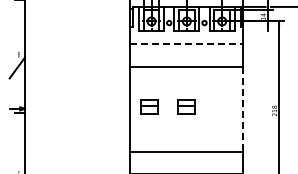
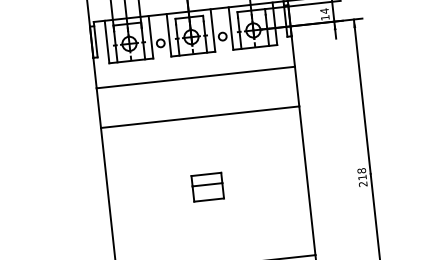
line: (187, 44) -> (196, 77), dashed -> solid
part: (149, 106) -> (142, 193), removed
line: (243, 109) -> (307, 180), dashed -> solid

